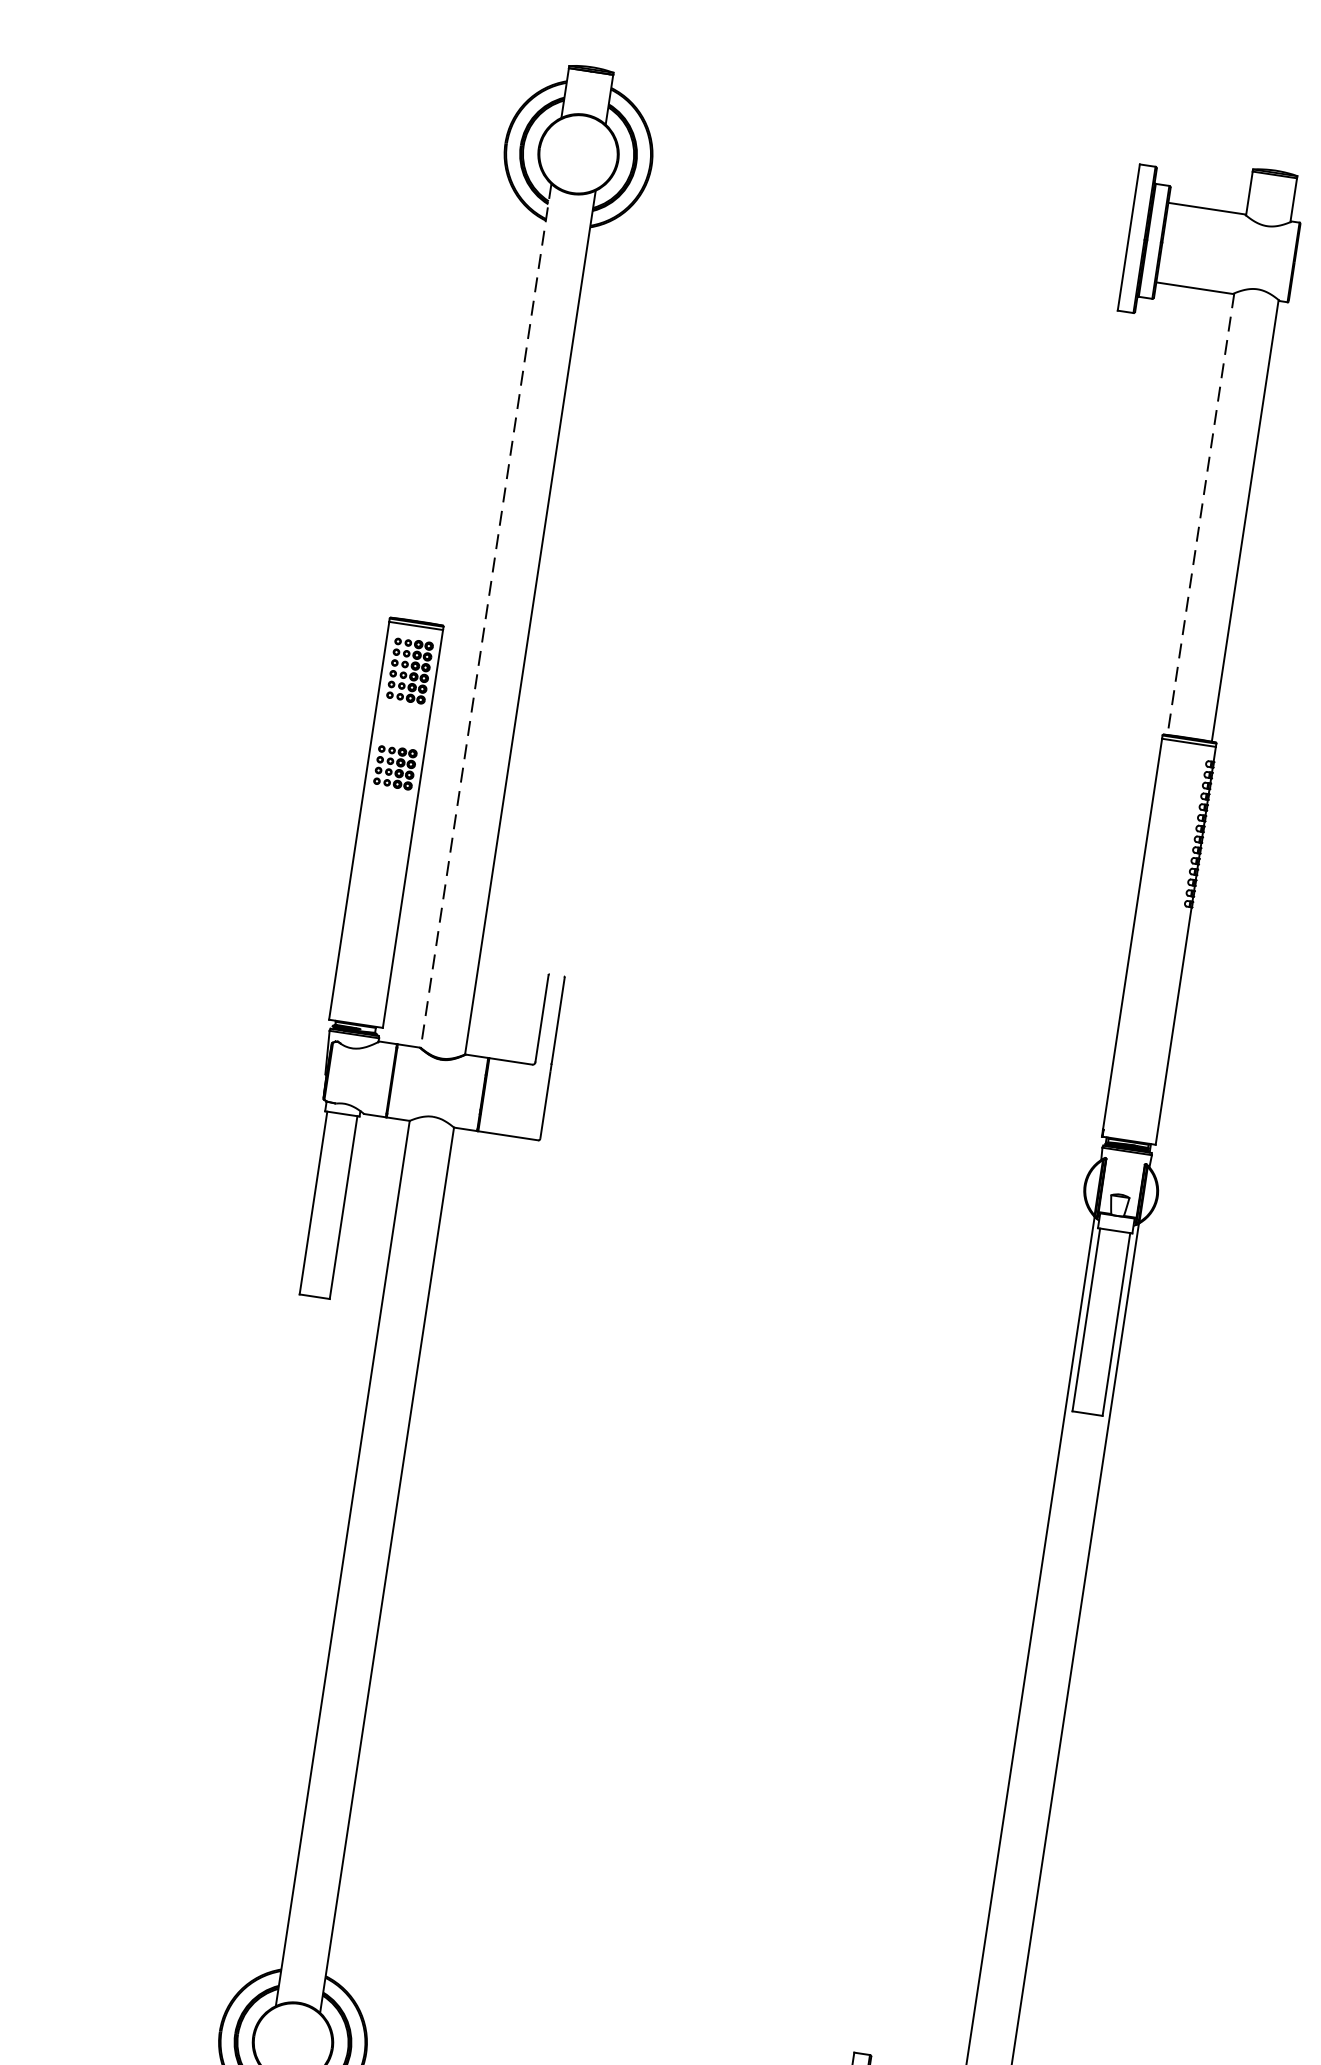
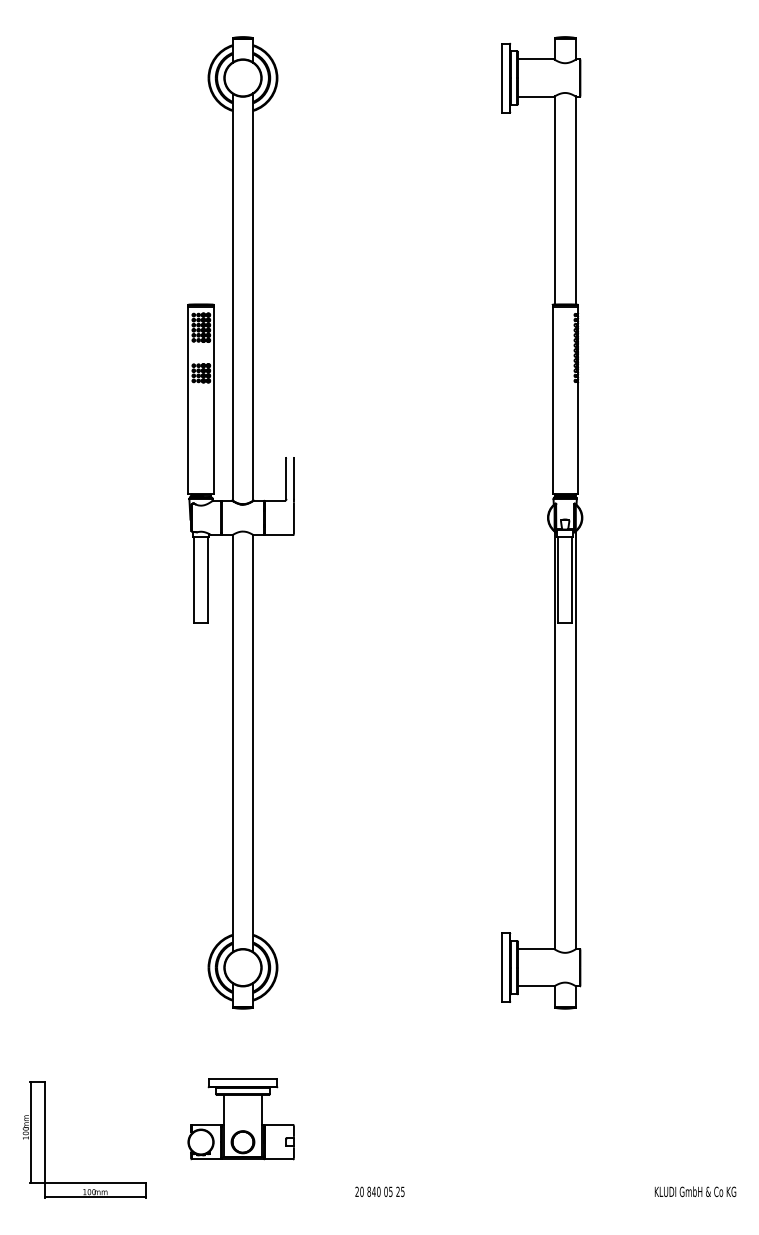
line: (1200, 514) -> (554, 200), dashed -> solid
line: (485, 616) -> (232, 297), dashed -> solid

